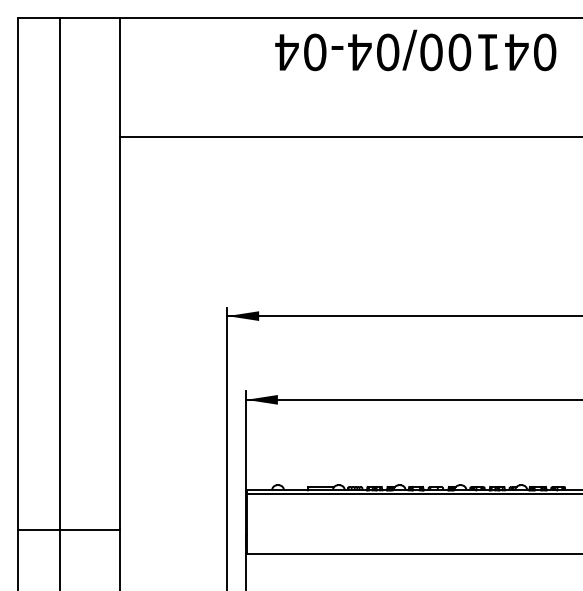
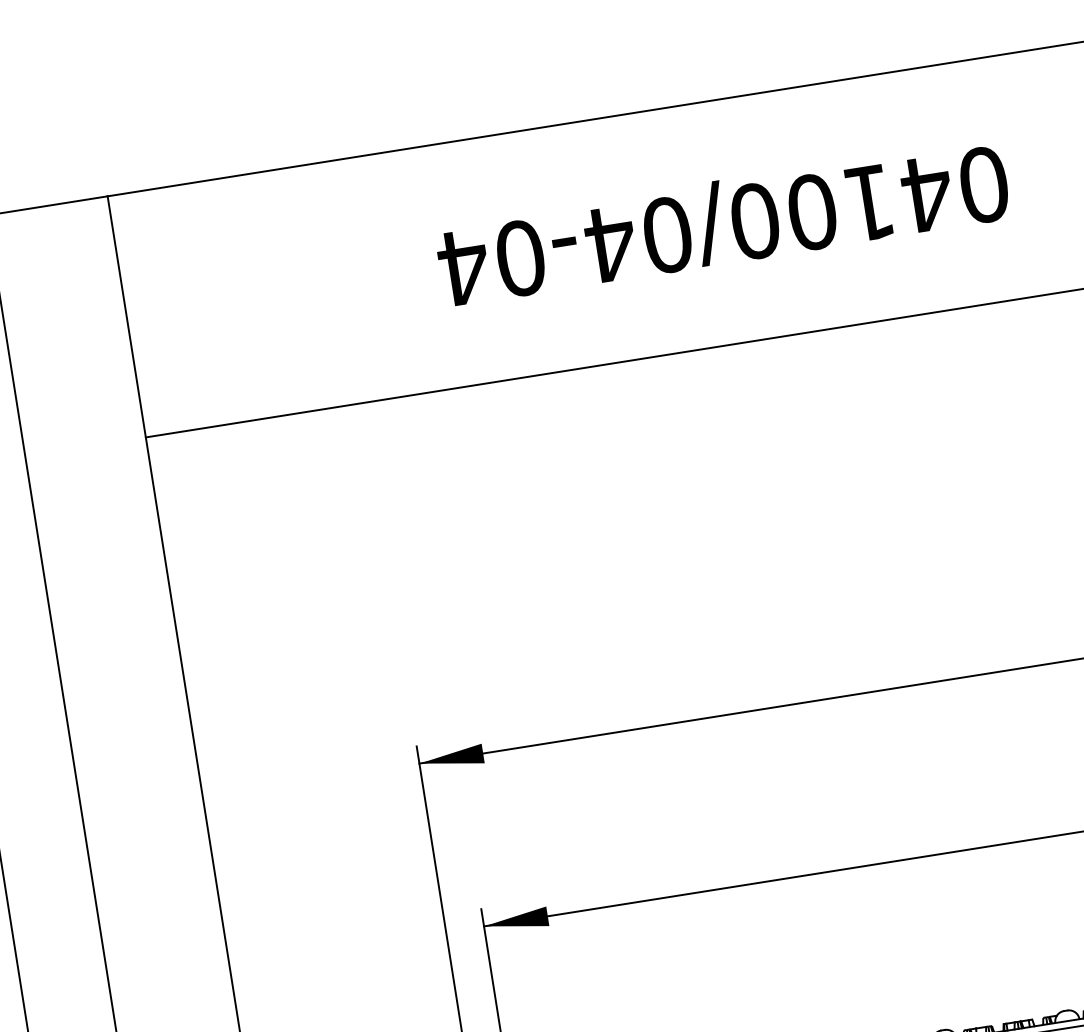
text: (415, 50) -> (722, 222), moved

